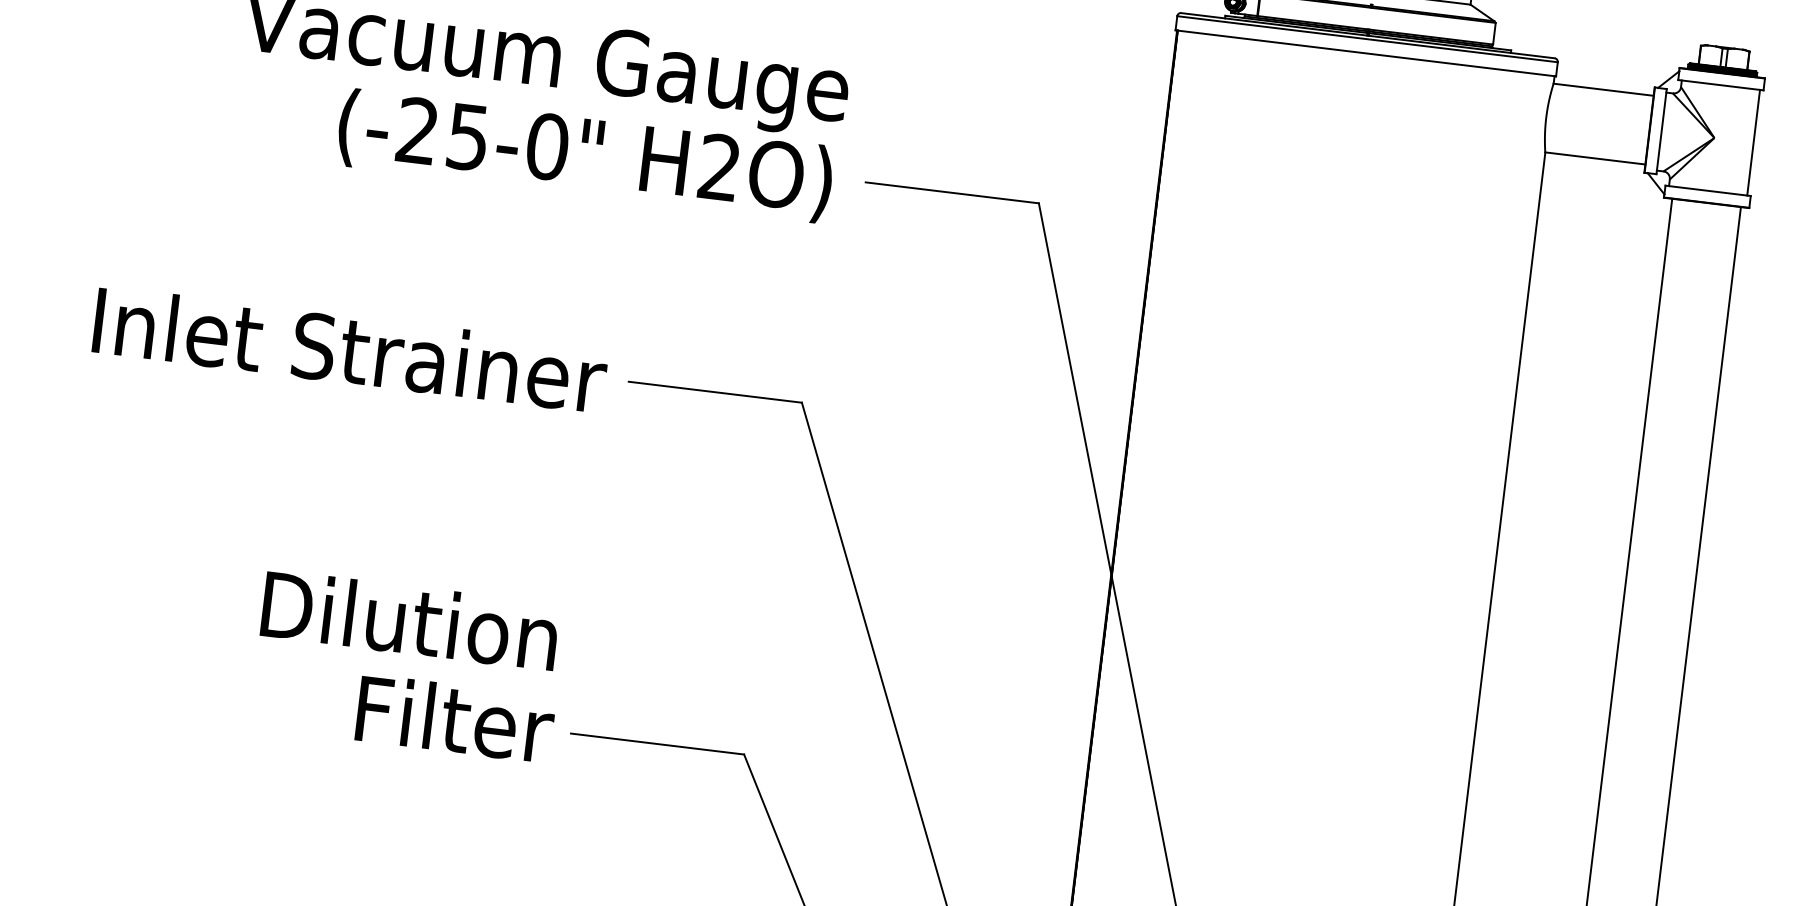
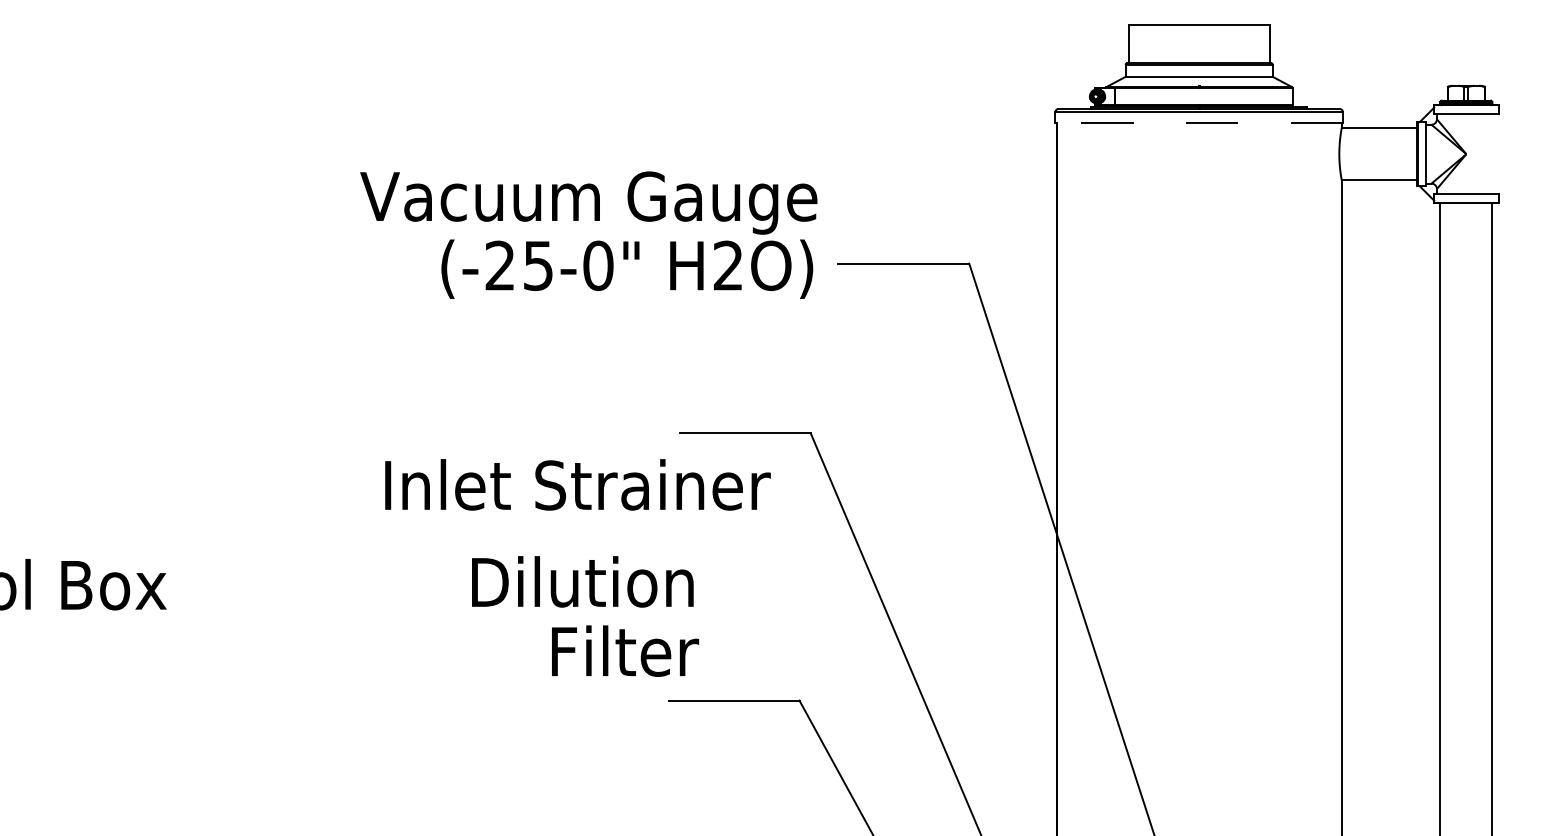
line: (1366, 53) -> (1199, 122), solid -> dashed
line: (1752, 143) -> (1495, 154), removed
text: (349, 349) -> (577, 484), moved
text: (408, 666) -> (585, 616), moved

